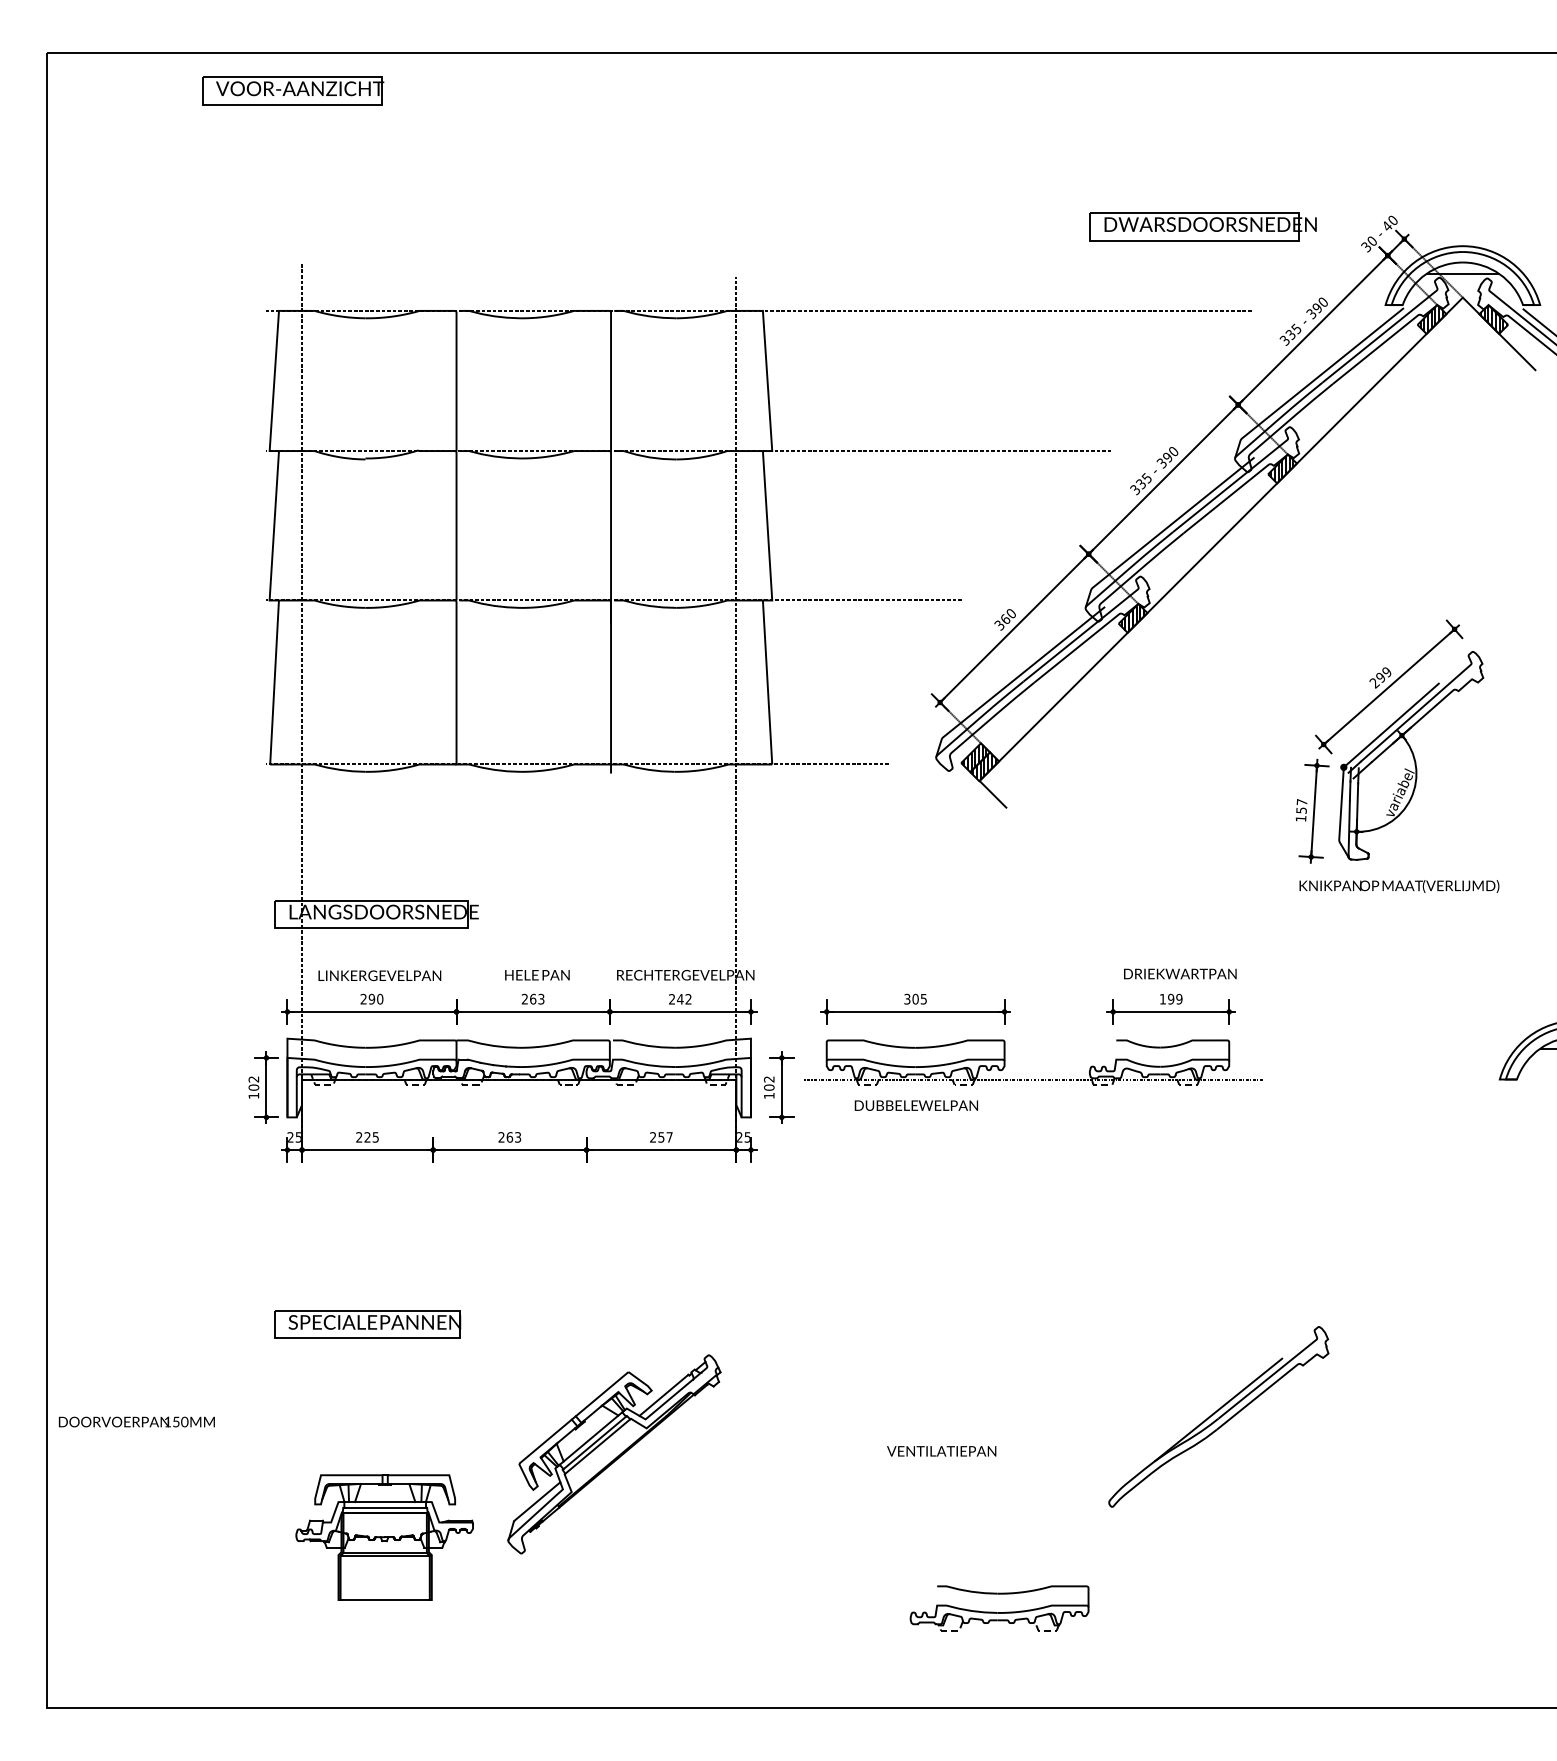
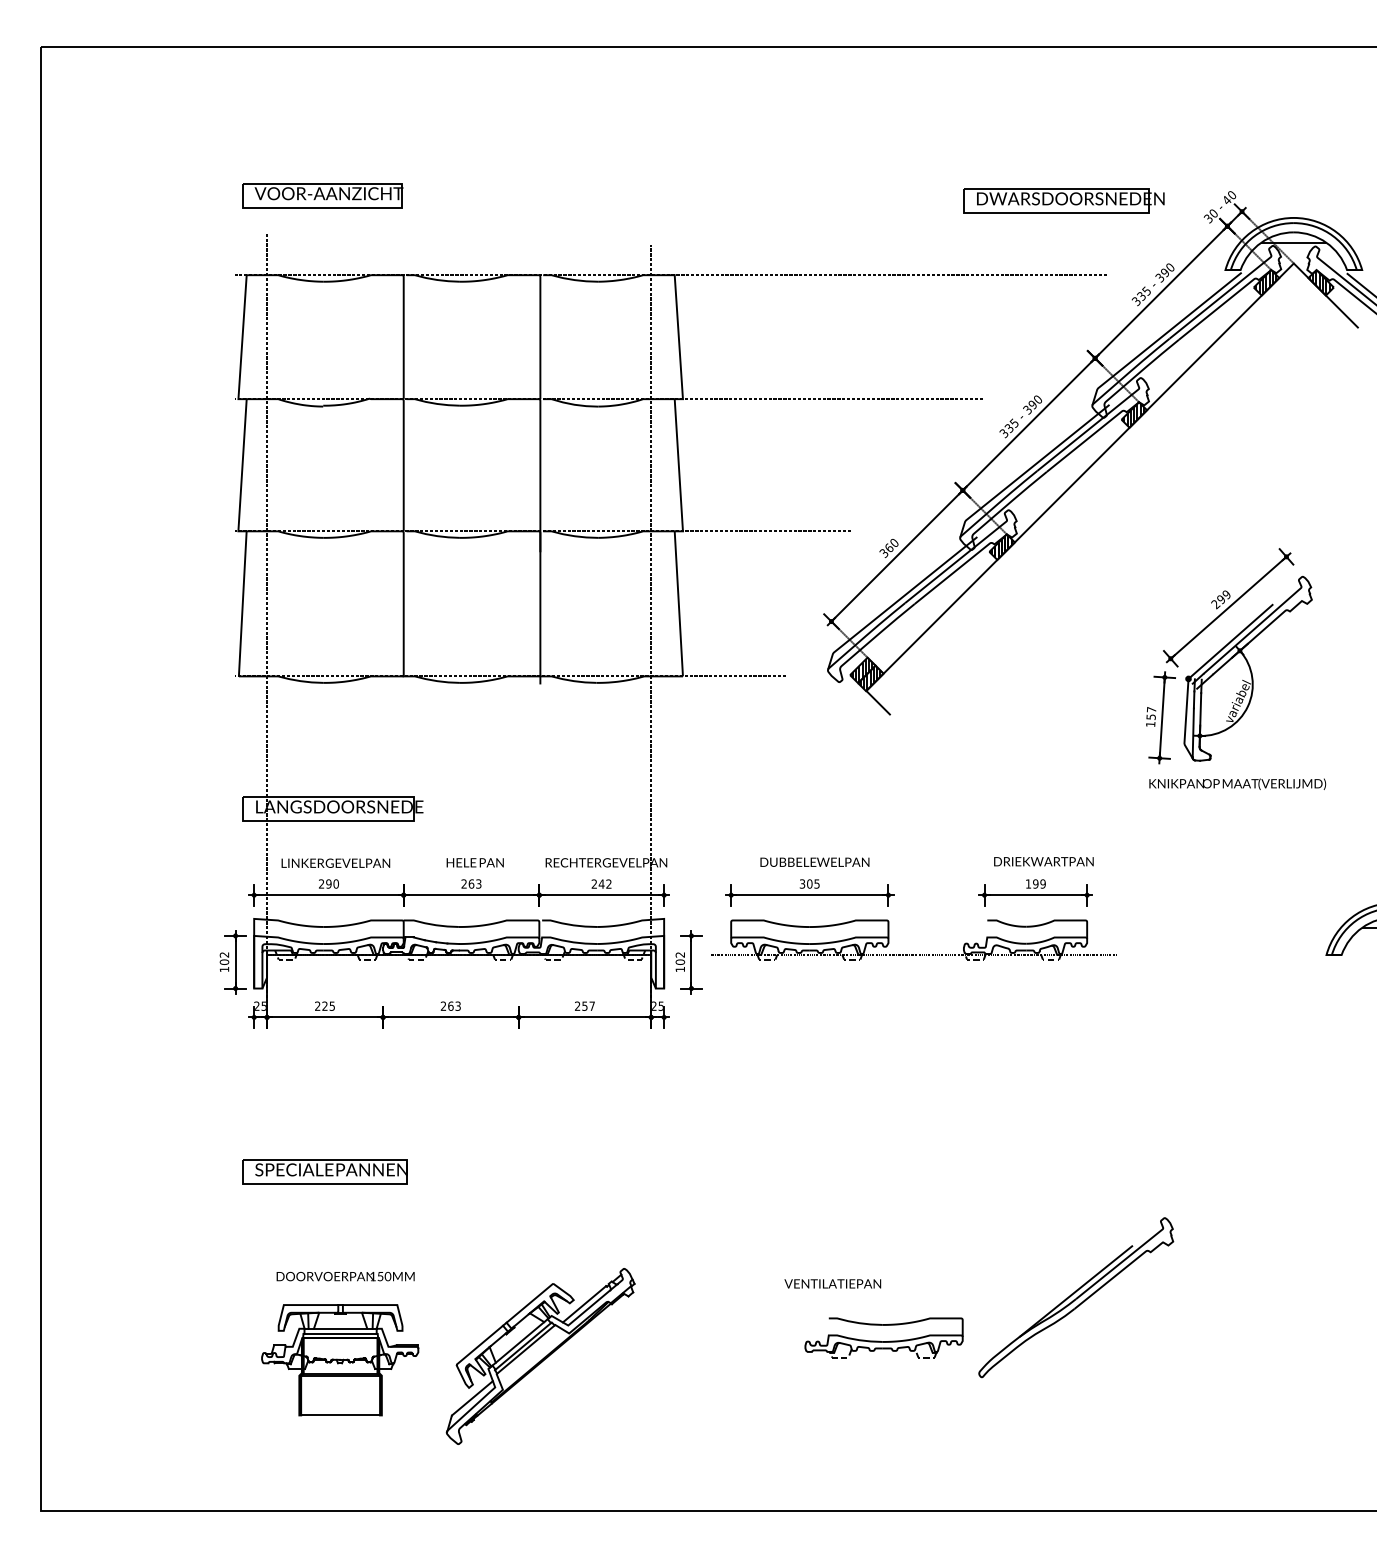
part: (293, 90) -> (323, 195), moved
text: (915, 1105) -> (814, 862), moved
part: (1218, 1416) -> (1075, 1297), moved
text: (136, 1421) -> (345, 1276), moved
part: (614, 1454) -> (540, 1356), moved
part: (999, 1608) -> (883, 1338), moved

